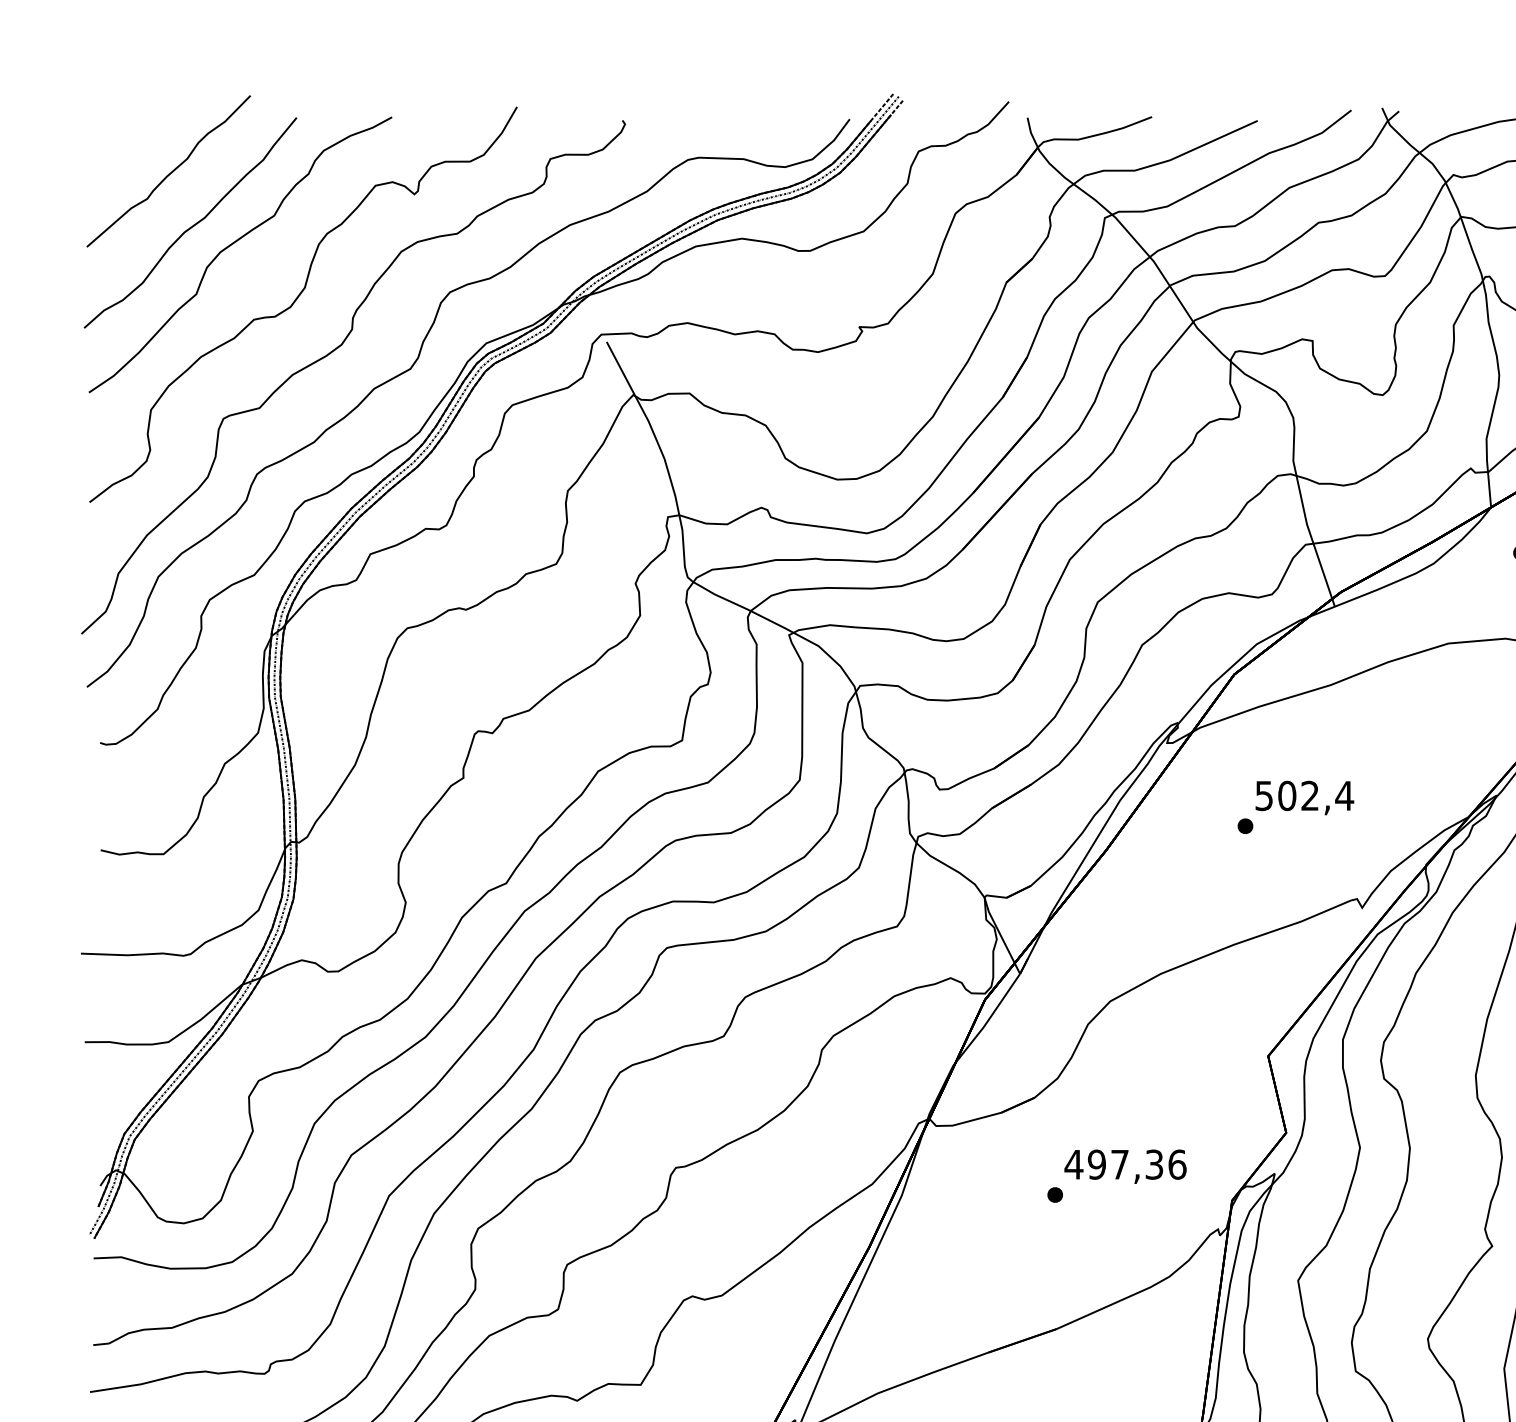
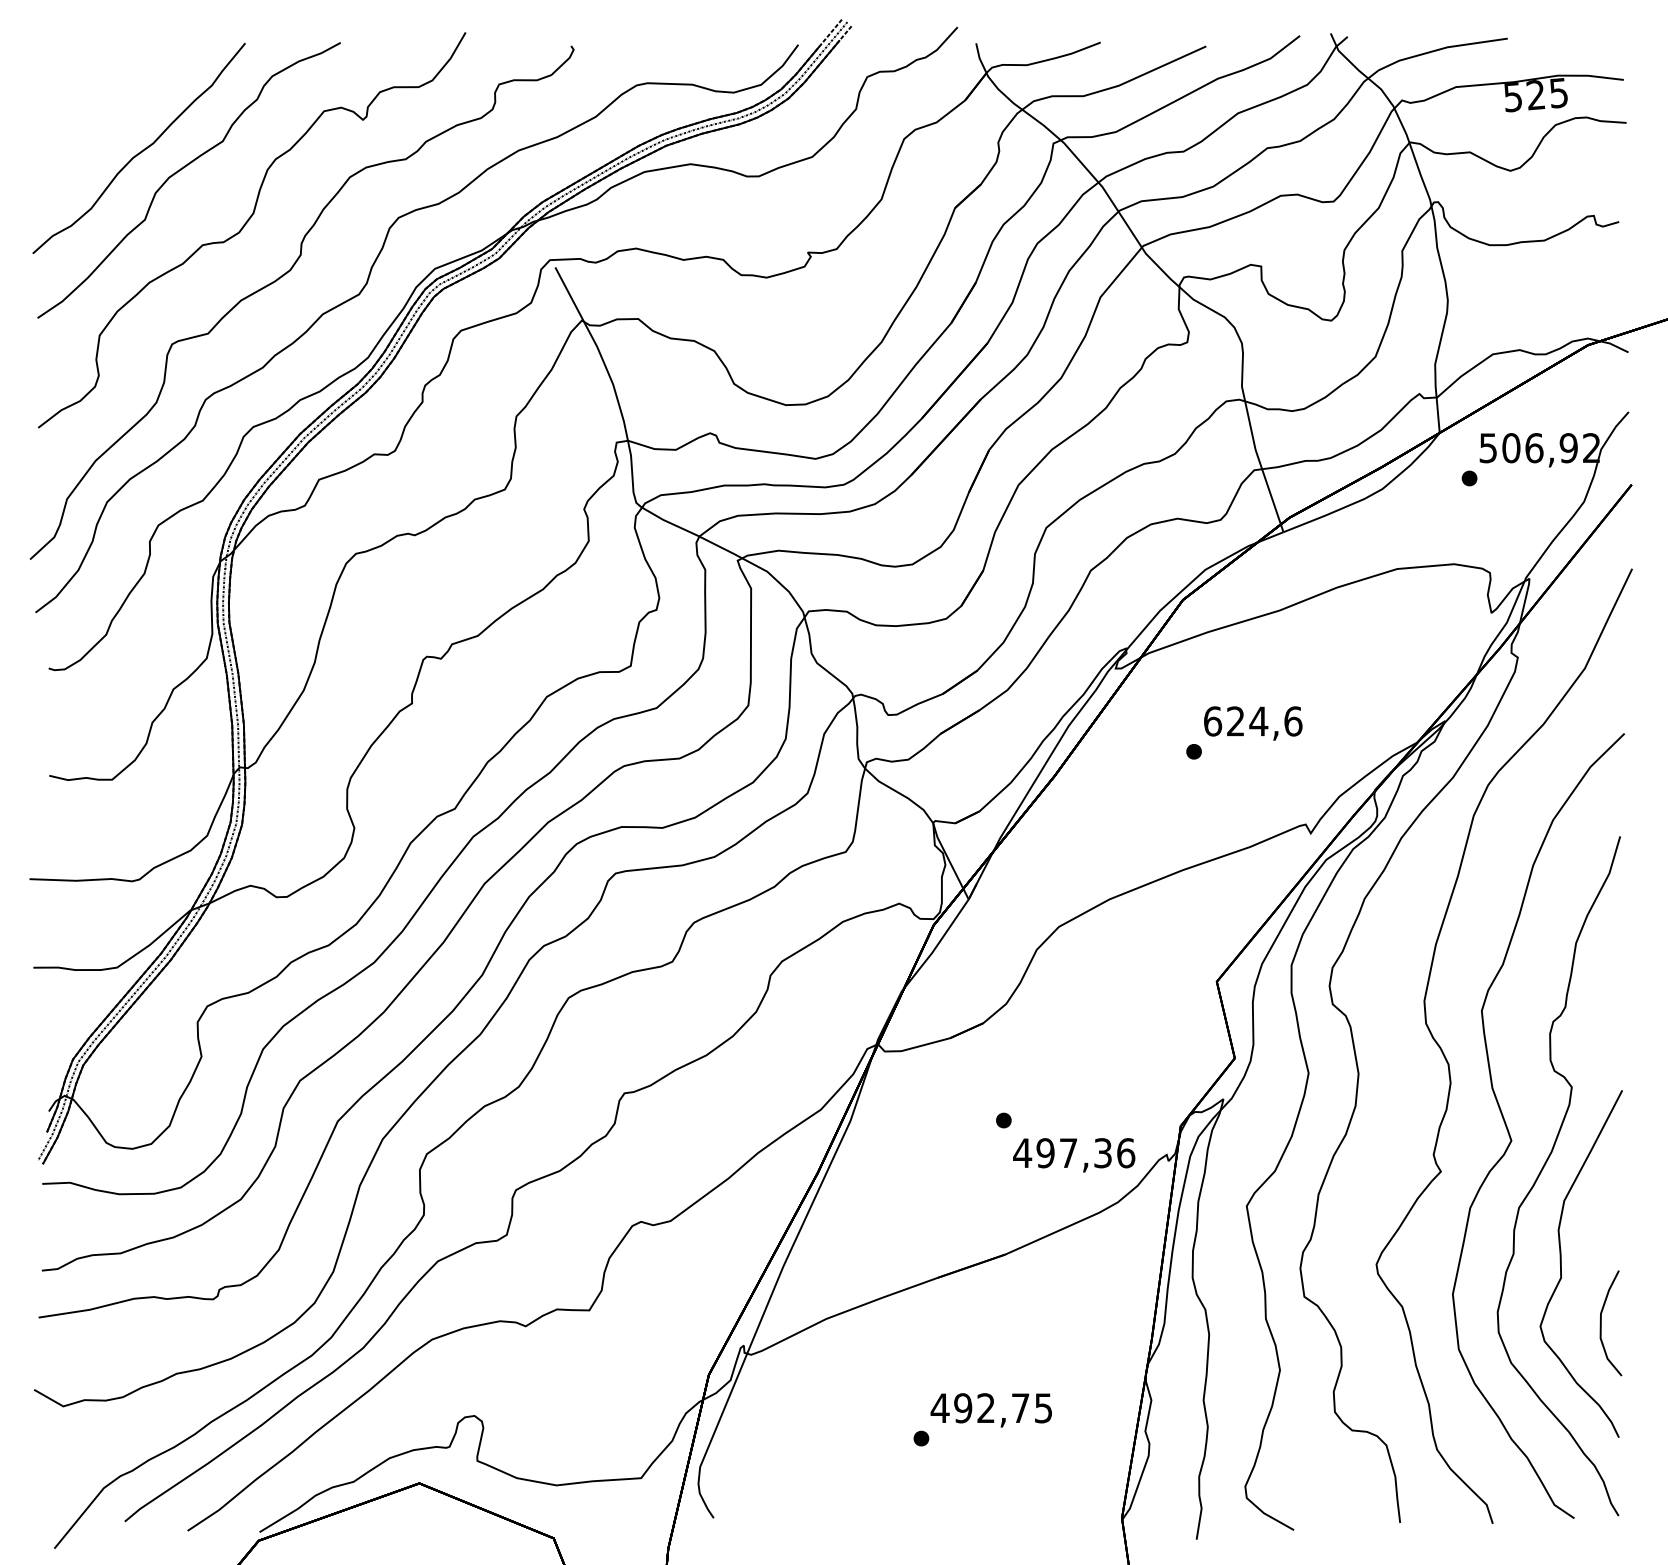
part: (168, 170) -> (117, 96), removed
text: (1304, 795) -> (1253, 721), 502,4 -> 624,6
text: (1125, 1166) -> (1074, 1155), moved

